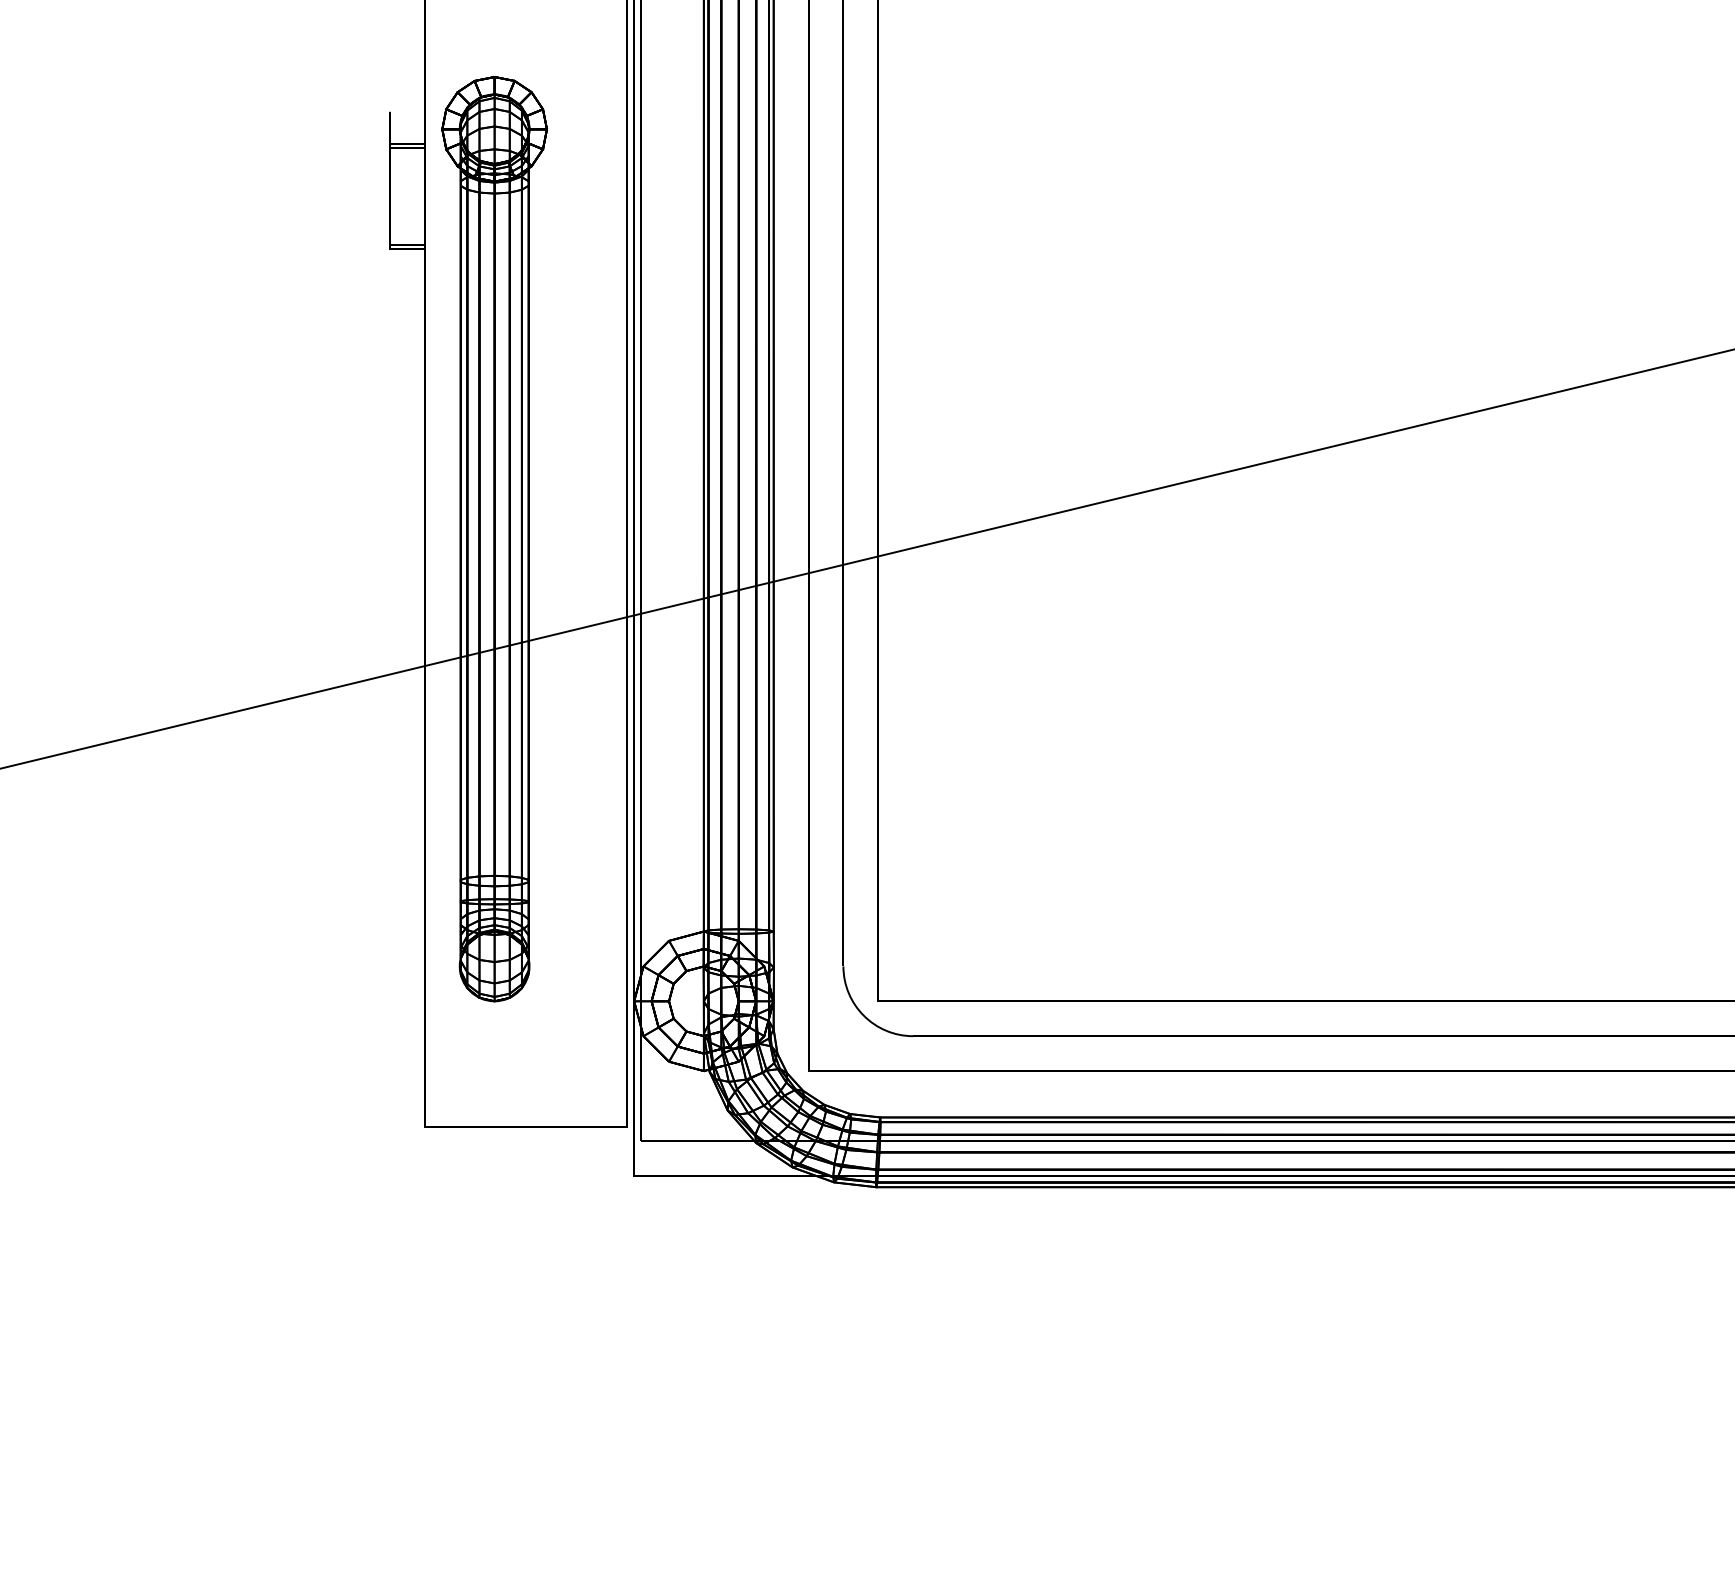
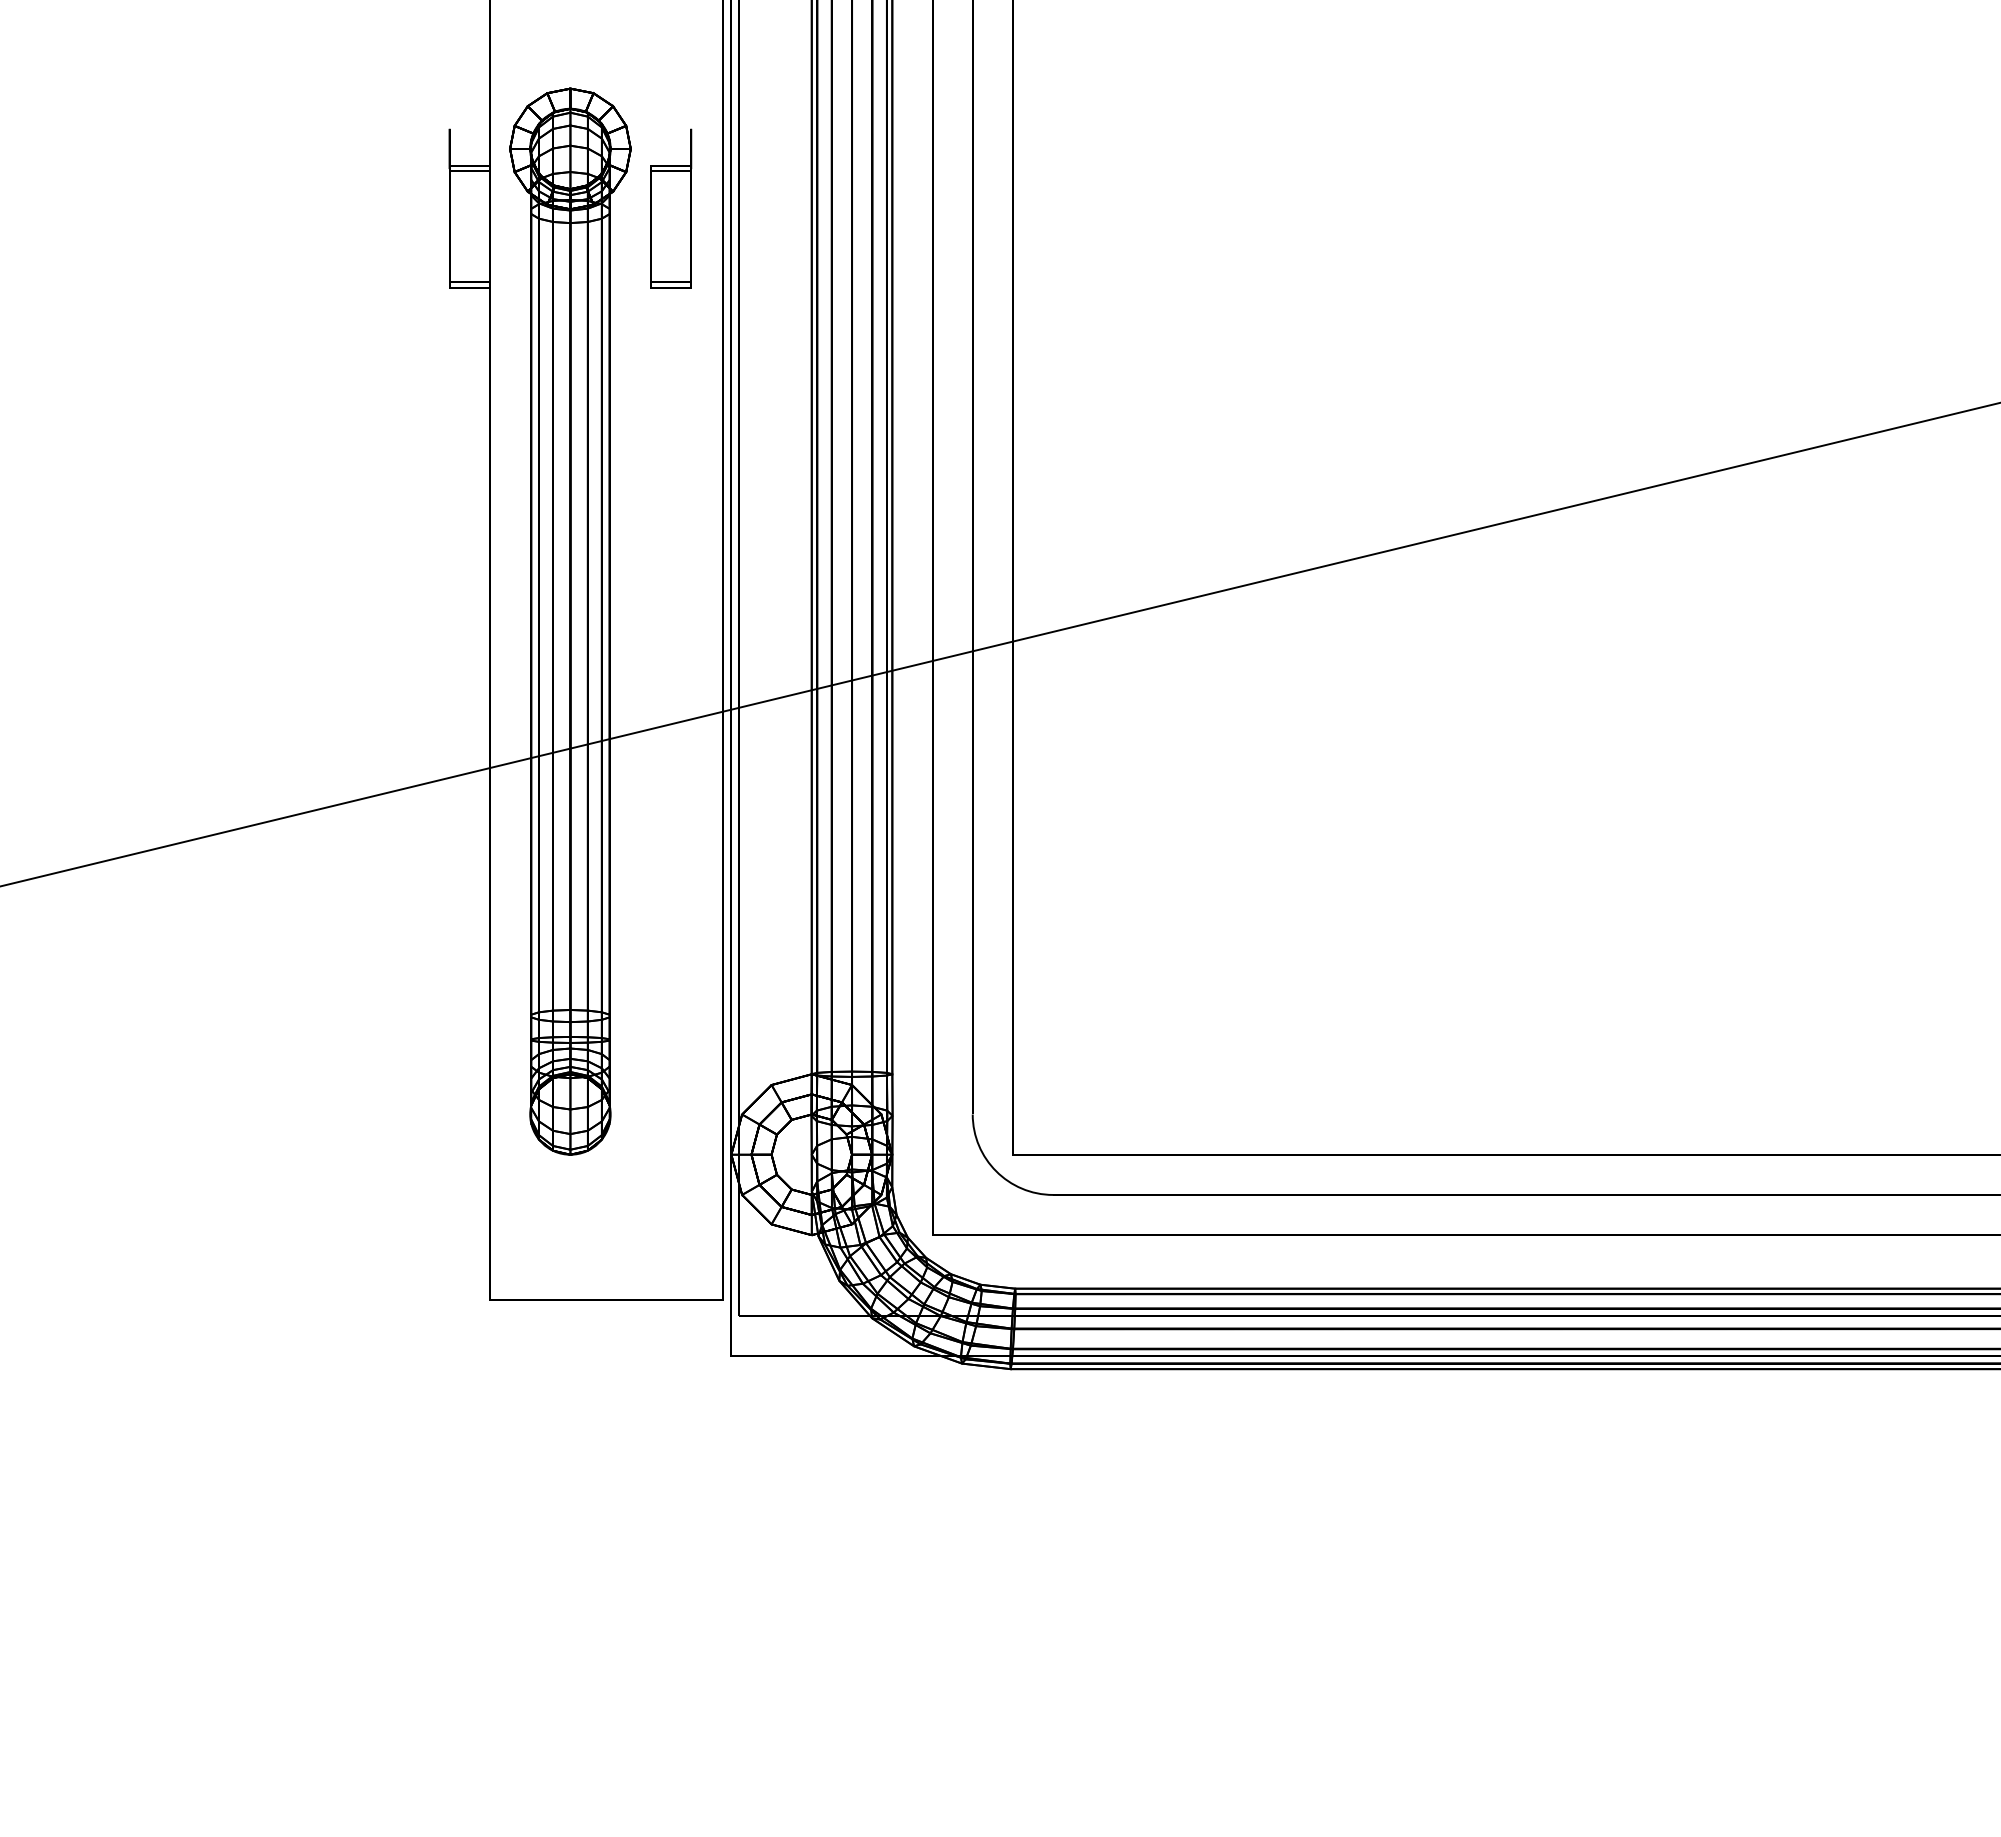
part: (582, 180) -> (671, 208), added

